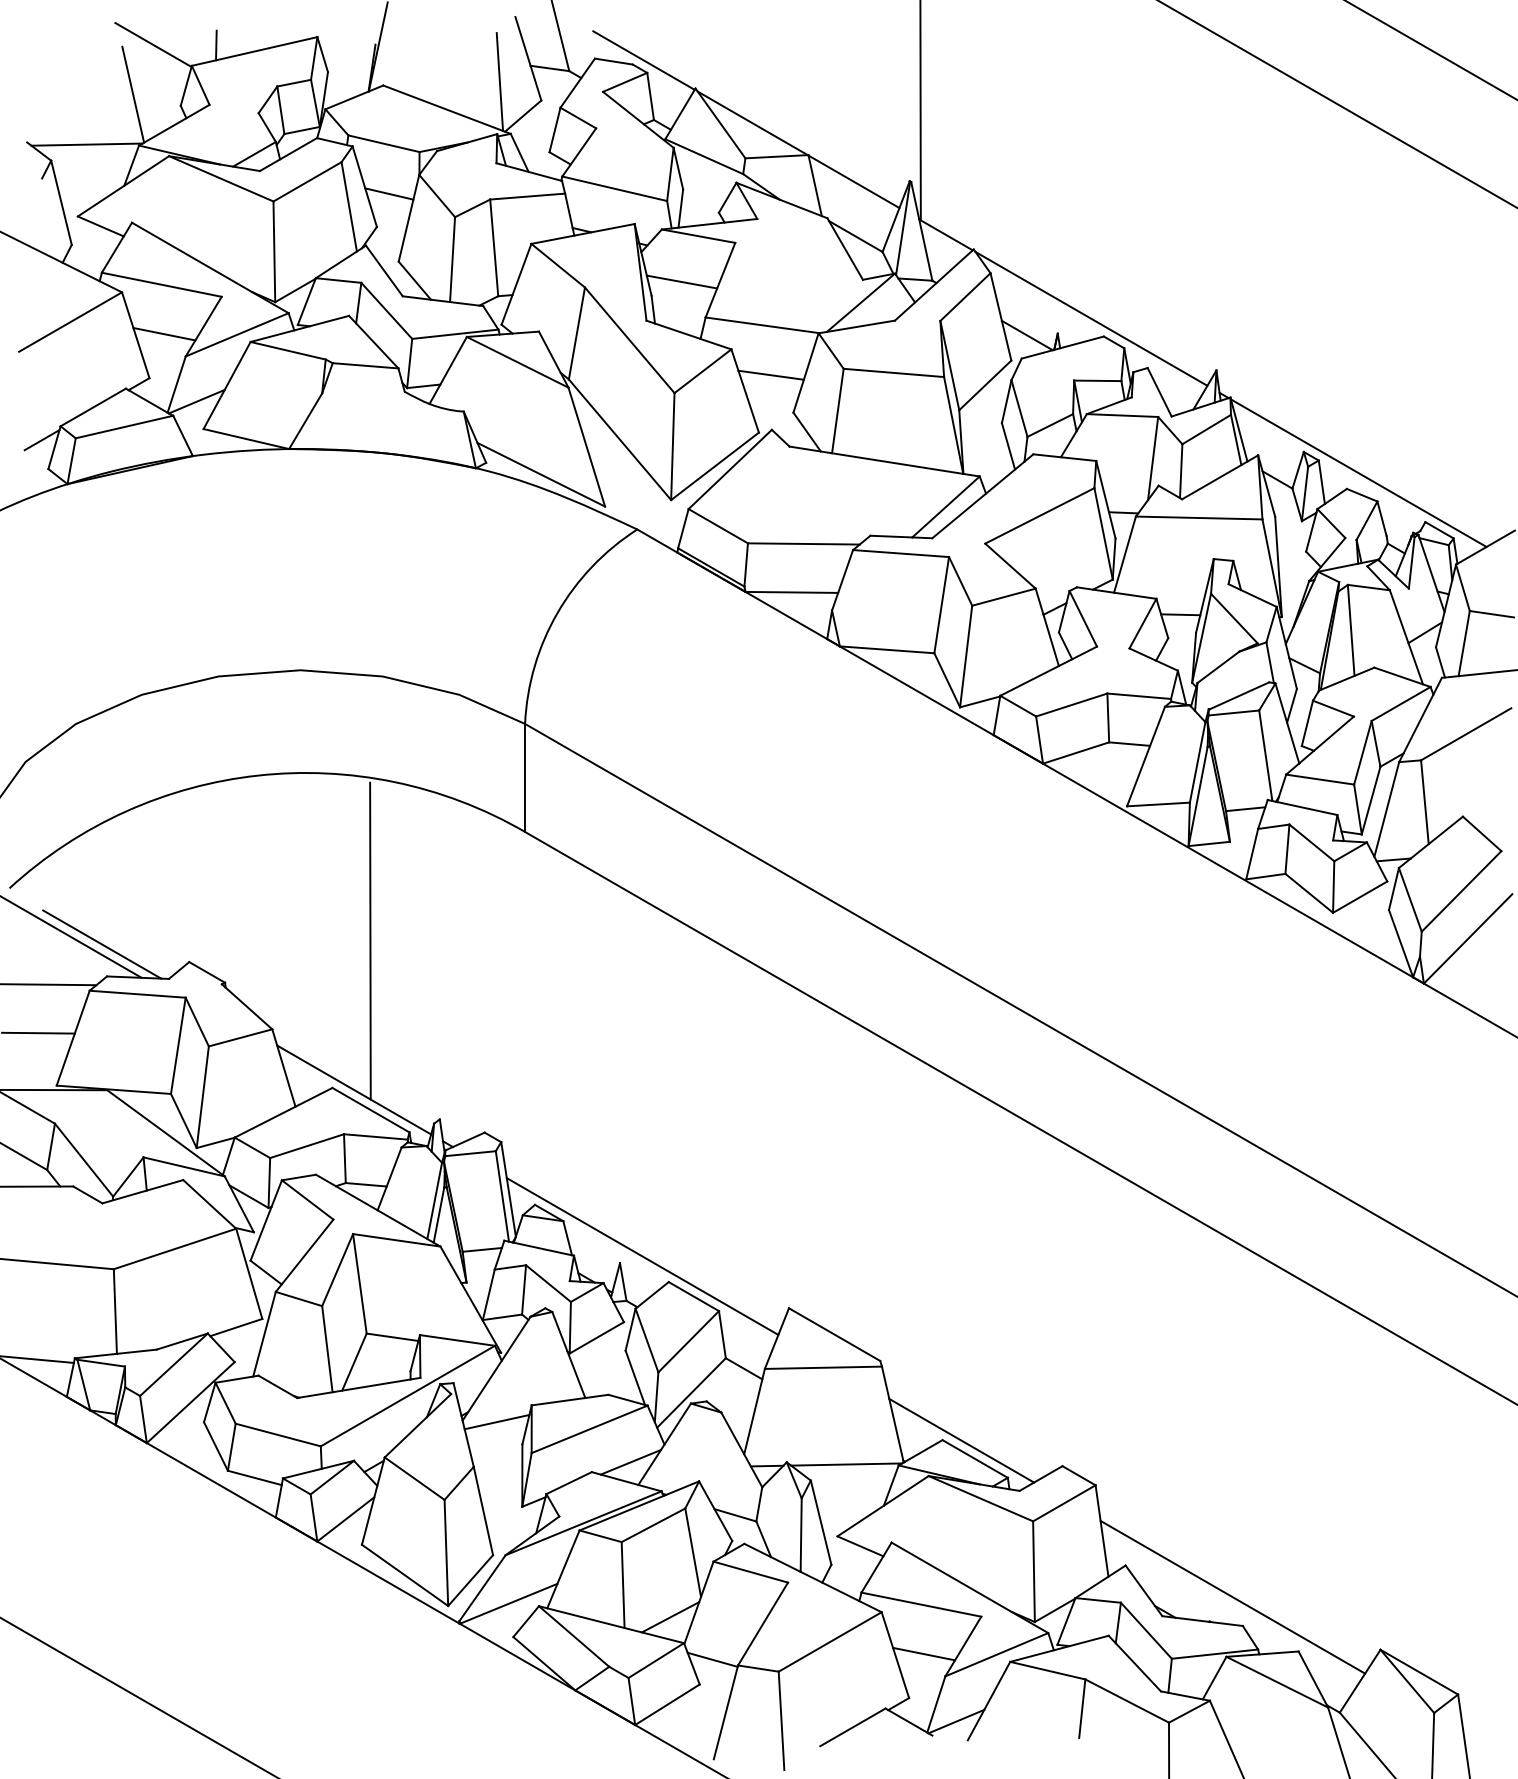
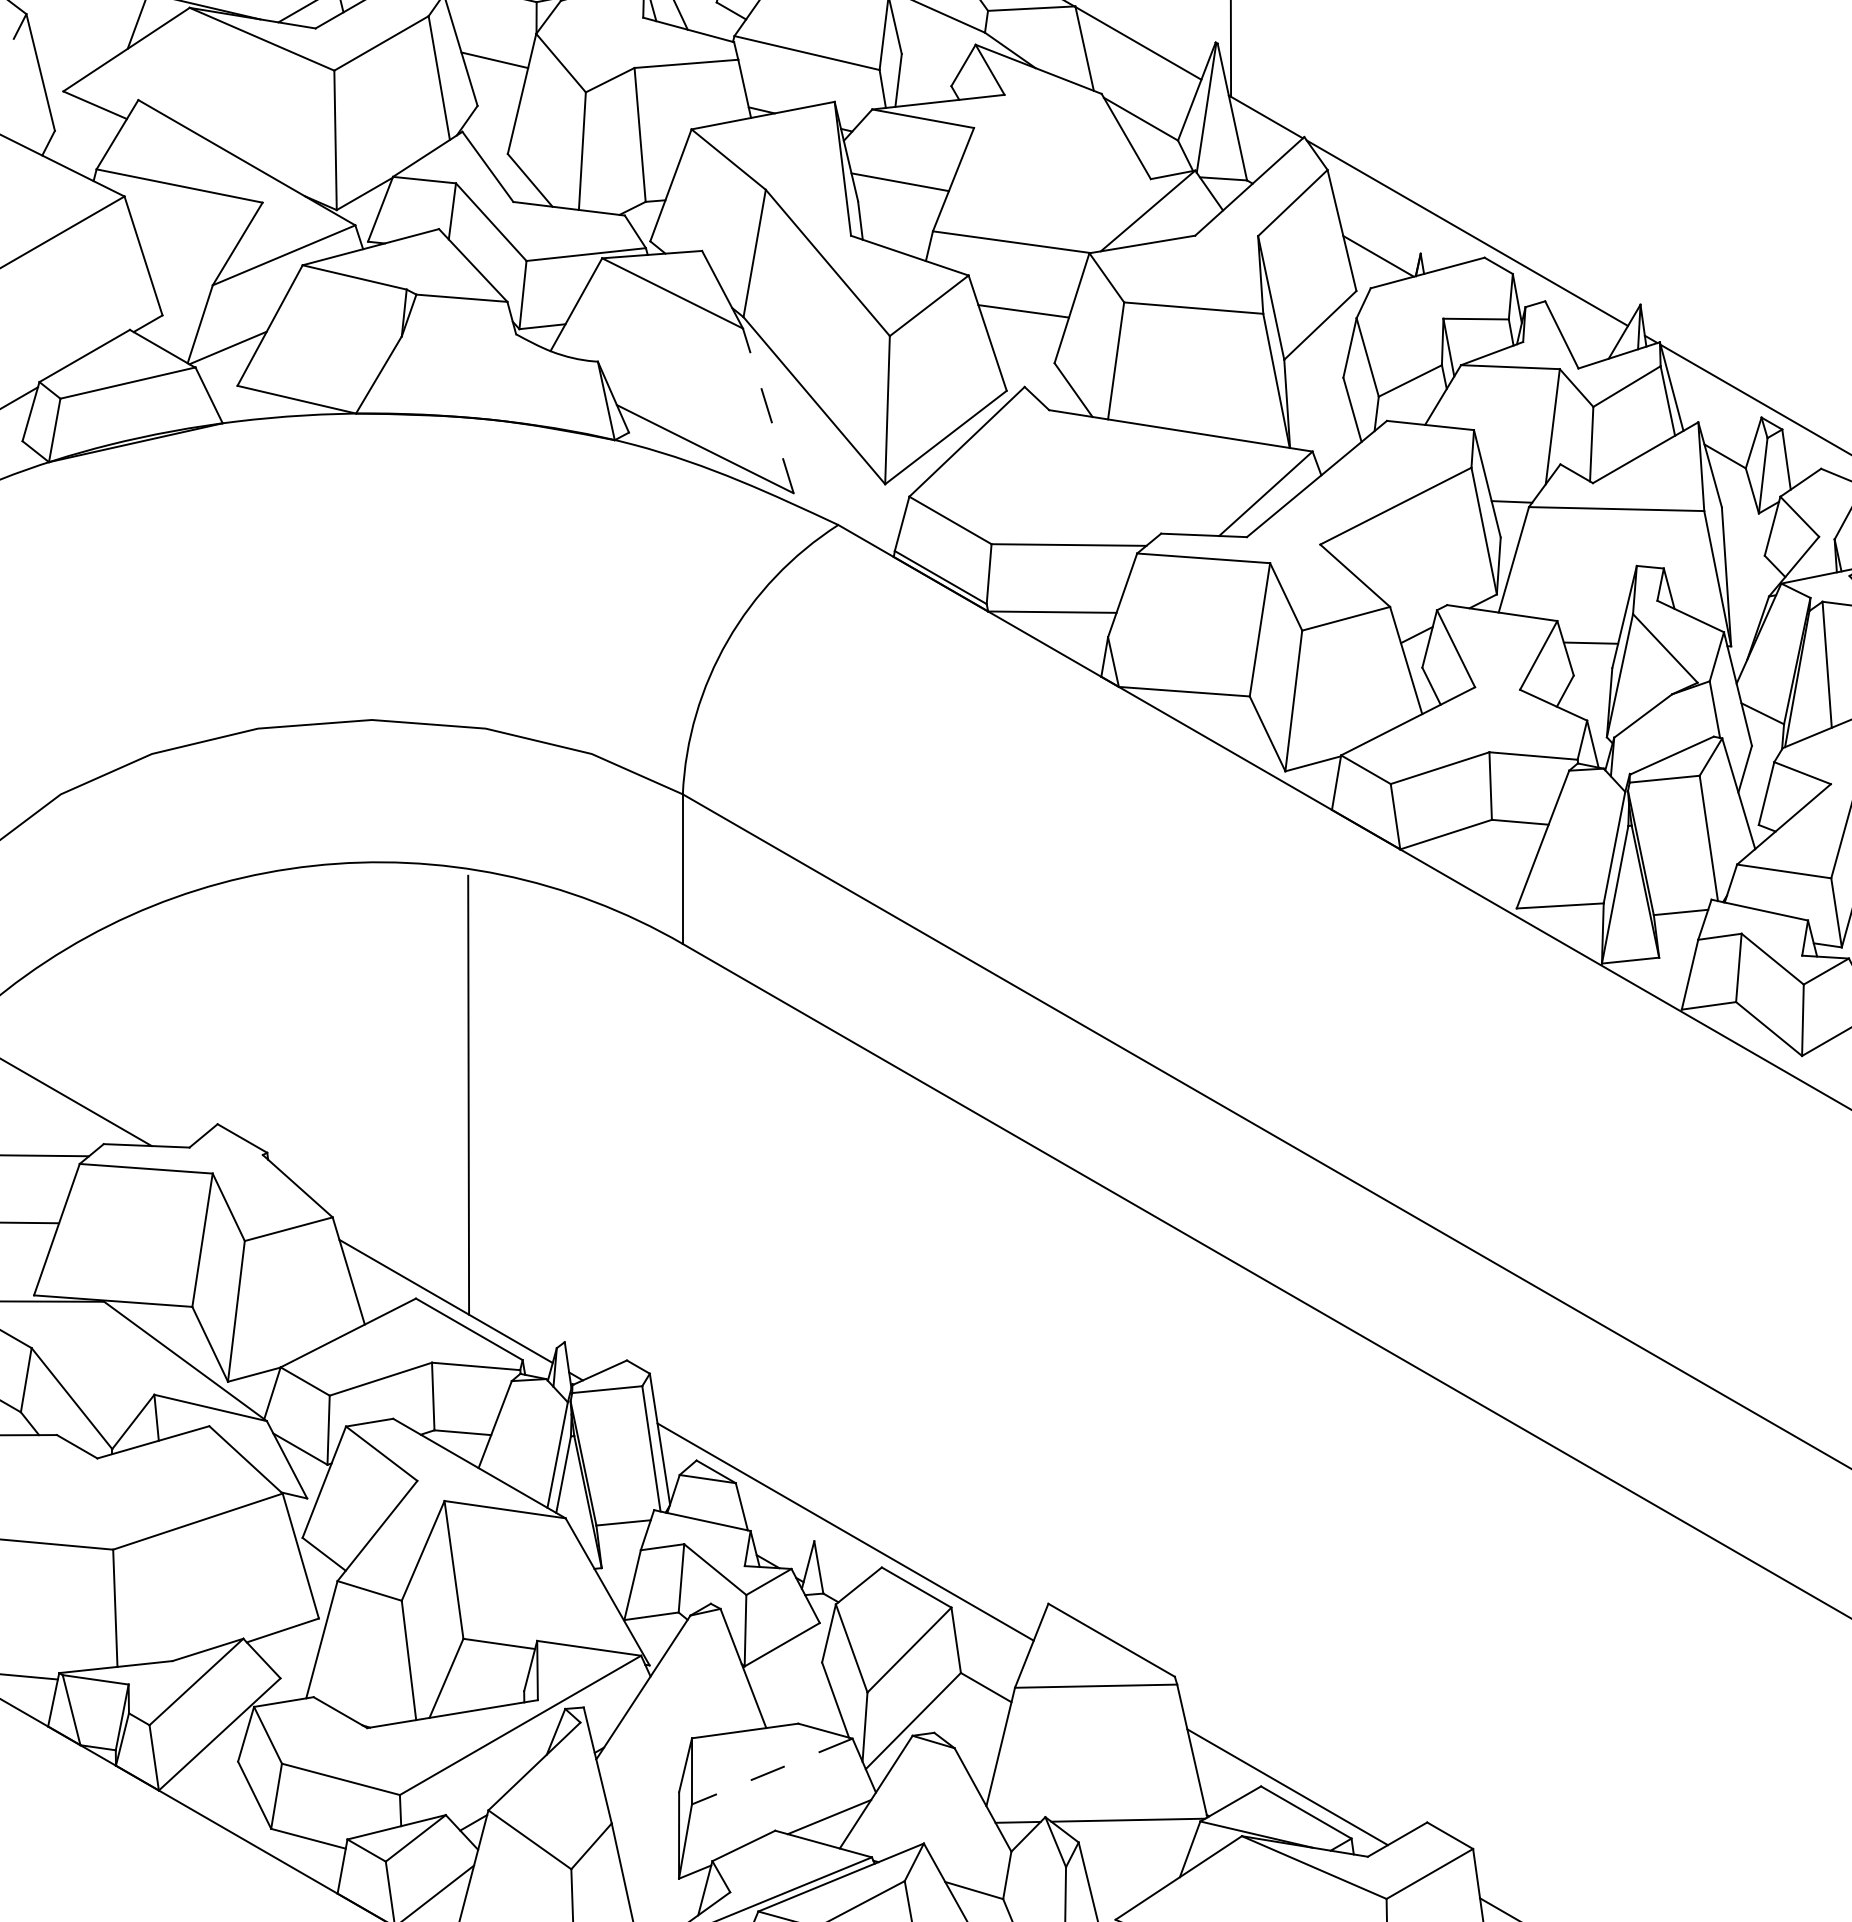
line: (164, 334) -> (183, 254), removed
line: (586, 446) -> (767, 410), solid -> dashed
line: (102, 944) -> (97, 1099), removed
line: (496, 1422) -> (643, 1761), removed
line: (589, 1429) -> (772, 1771), solid -> dashed

